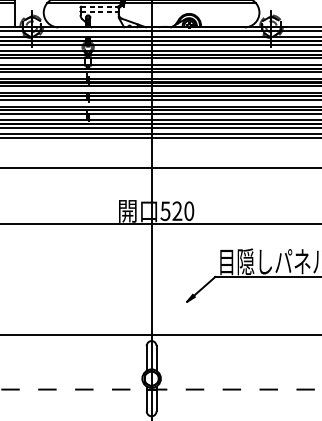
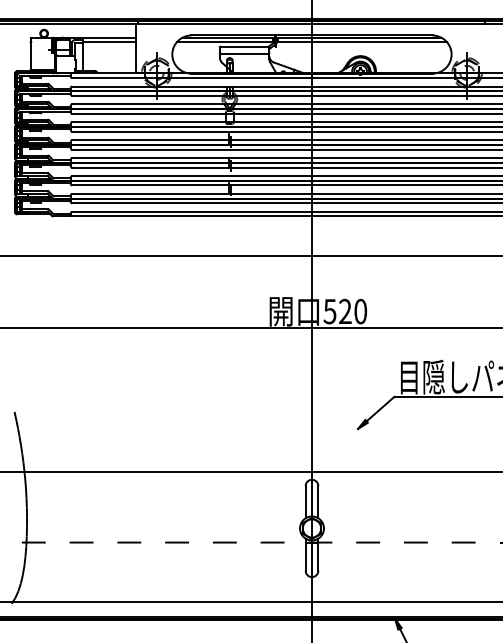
line: (99, 6) -> (244, 46), dashed -> solid
line: (99, 11) -> (244, 53), dashed -> solid

